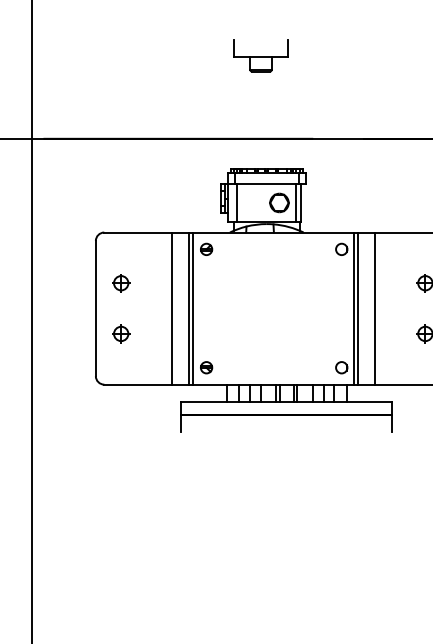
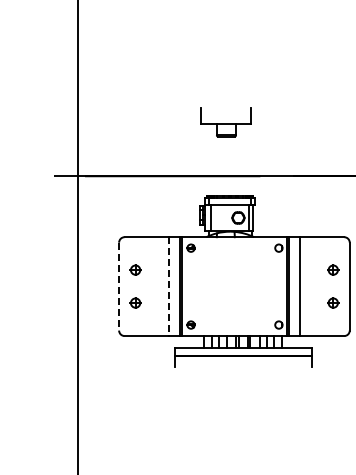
part: (261, 56) -> (226, 122), size x1.4
line: (96, 308) -> (119, 286), solid -> dashed
line: (171, 309) -> (168, 287), solid -> dashed

